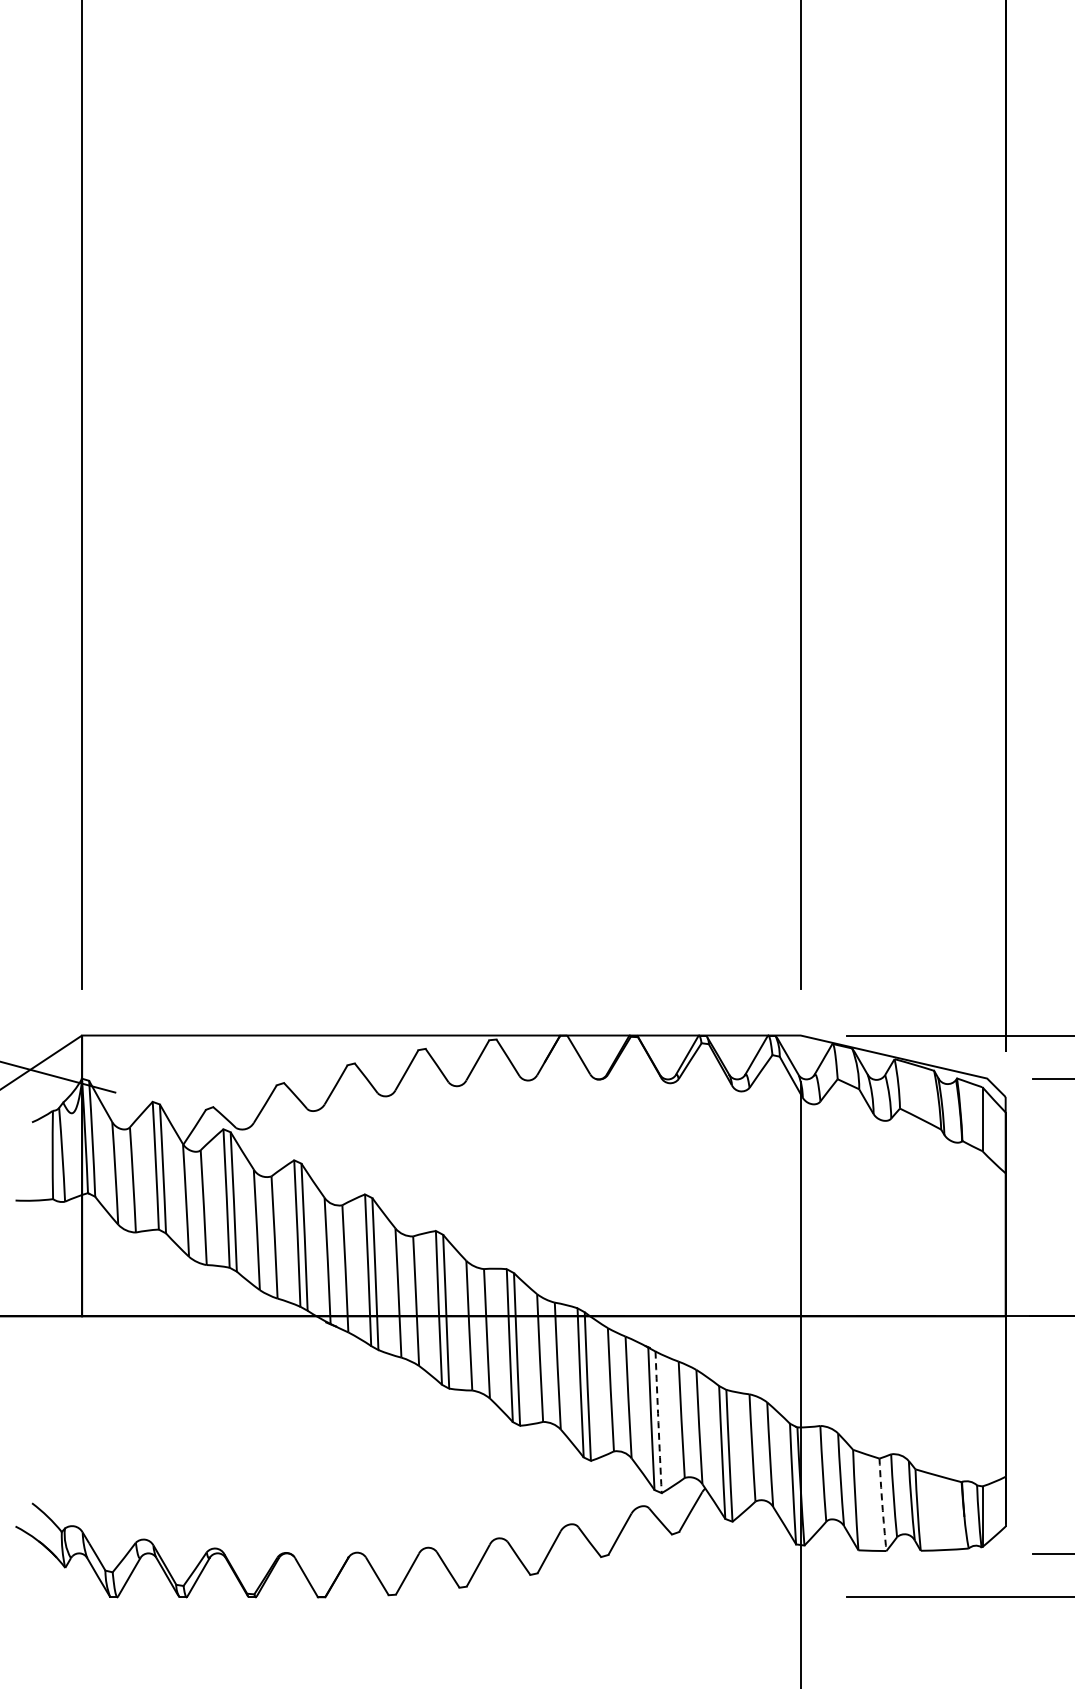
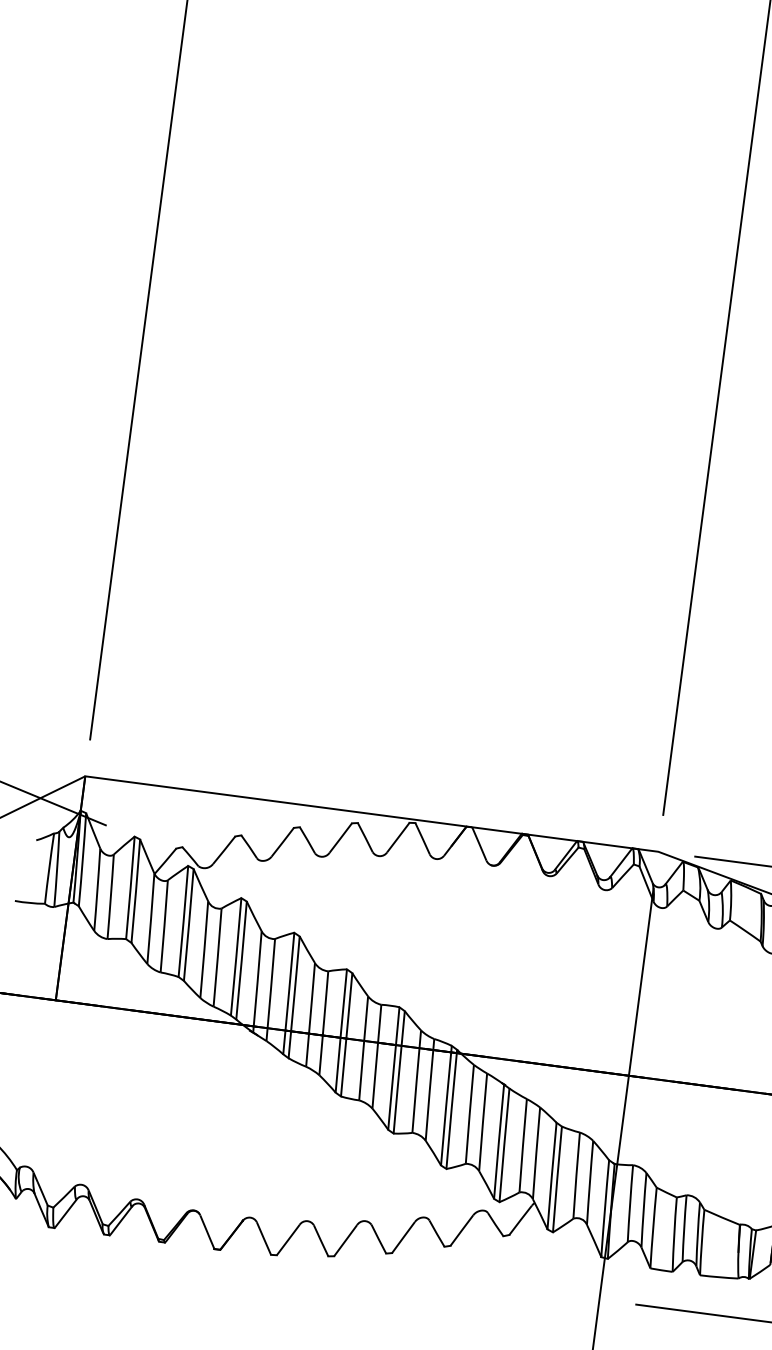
arc: (658, 1422) -> (504, 1145), dashed -> solid
arc: (882, 1504) -> (674, 1234), dashed -> solid

